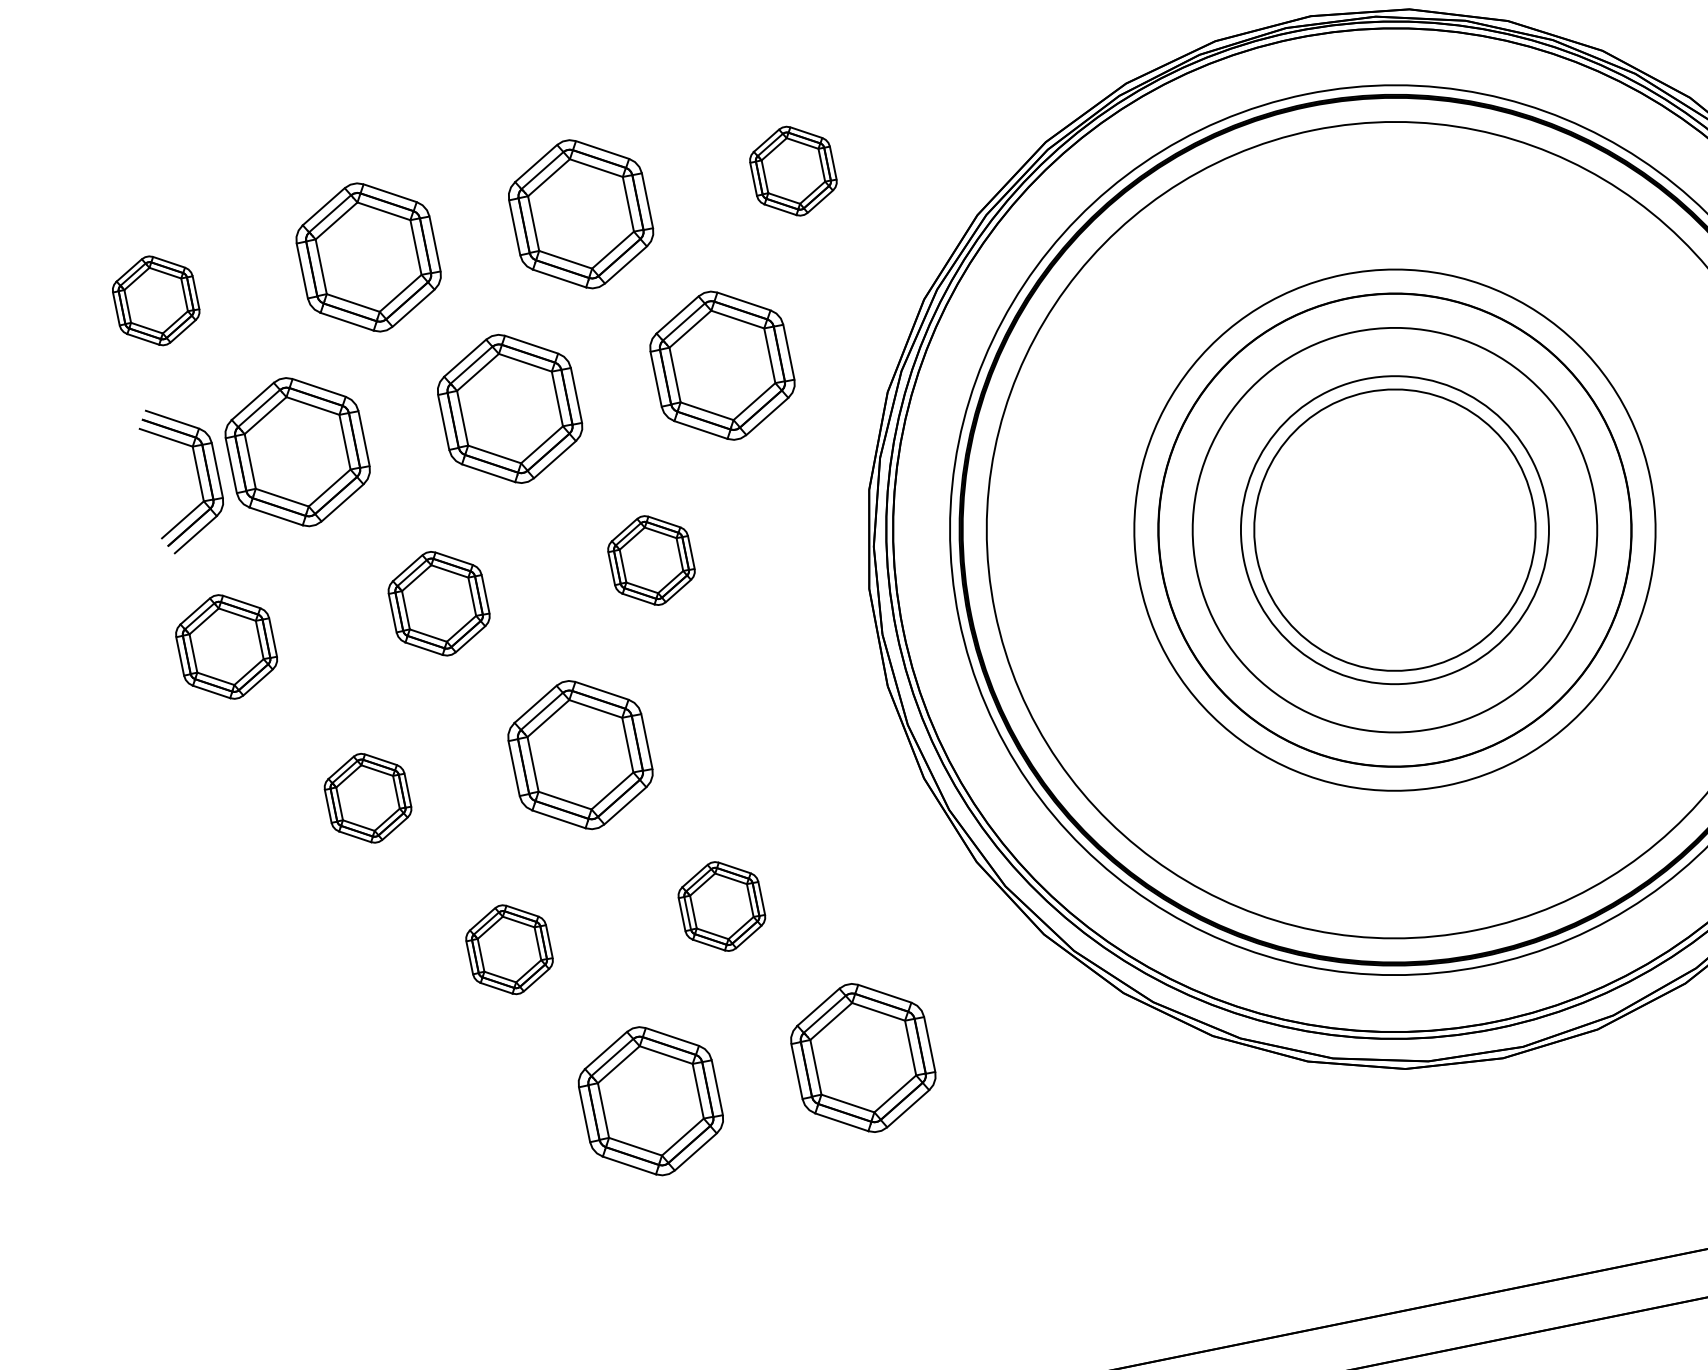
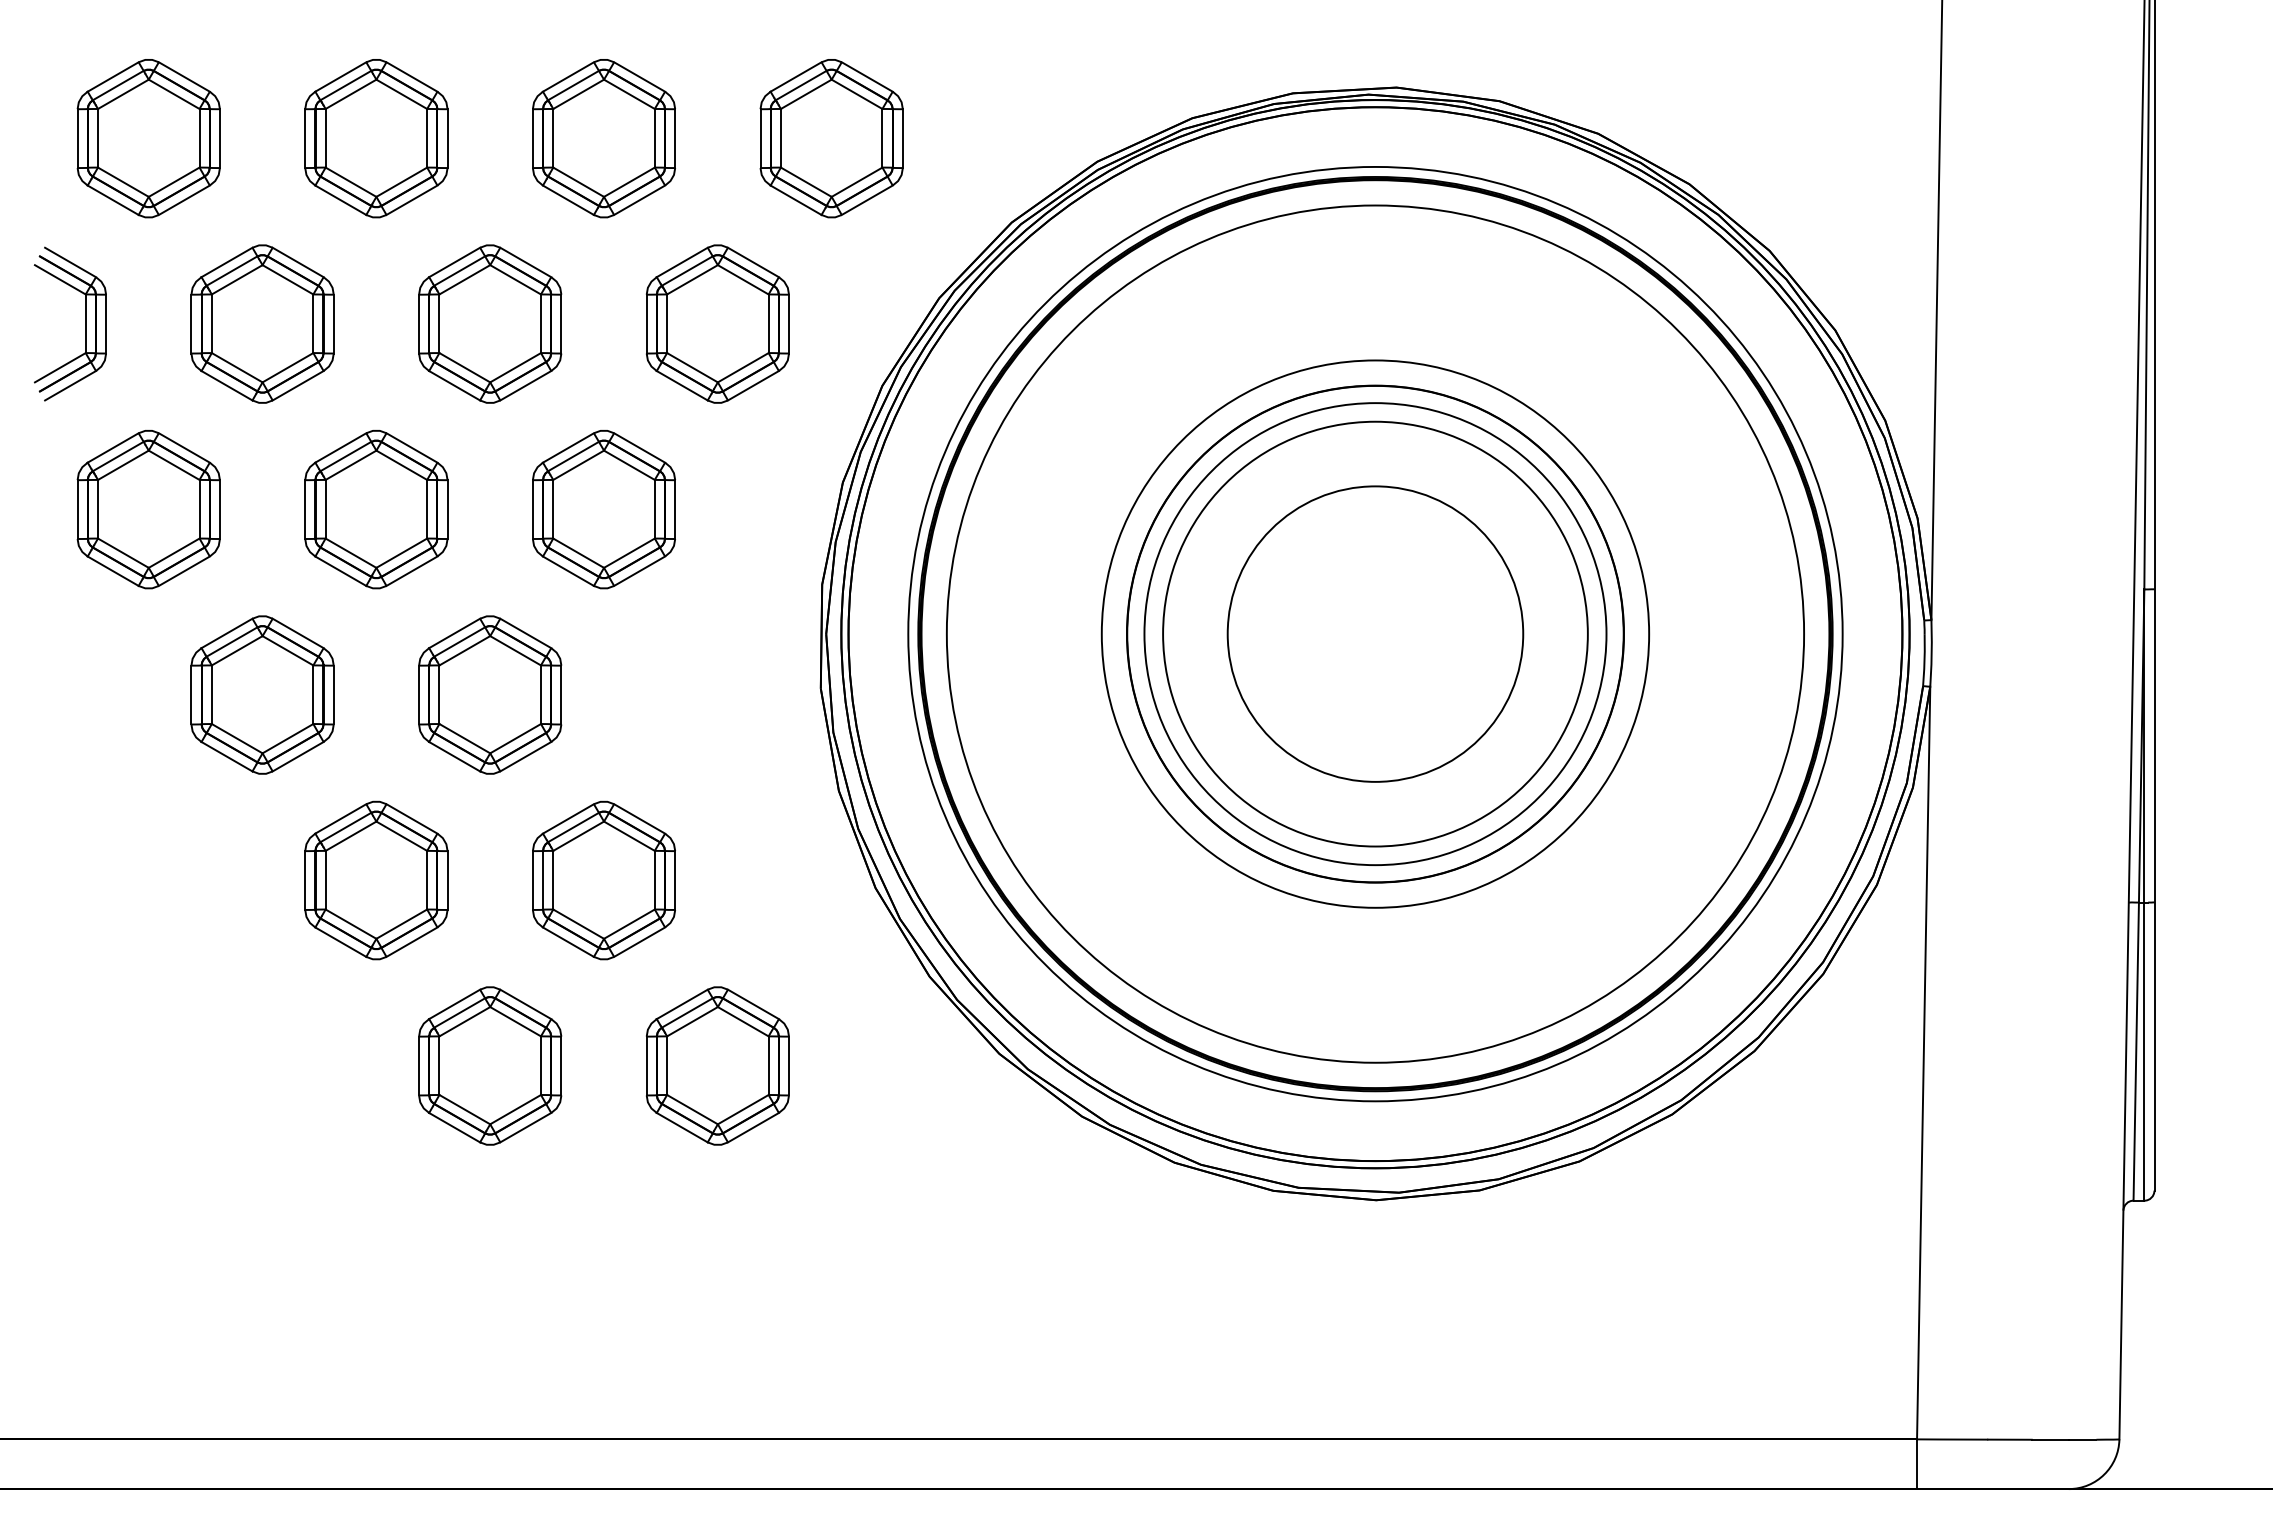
part: (793, 170) -> (831, 138), size x1.67
part: (155, 300) -> (148, 138), size x1.67
part: (198, 473) -> (85, 323), moved
circle: (1395, 530) -> (1375, 634), size x1.43
part: (650, 560) -> (603, 509), size x1.67
part: (439, 603) -> (376, 509), size x1.43
part: (226, 646) -> (148, 509), size x1.43
part: (367, 797) -> (262, 694), size x1.67
part: (721, 906) -> (603, 880), size x1.67
part: (509, 949) -> (376, 880), size x1.67

